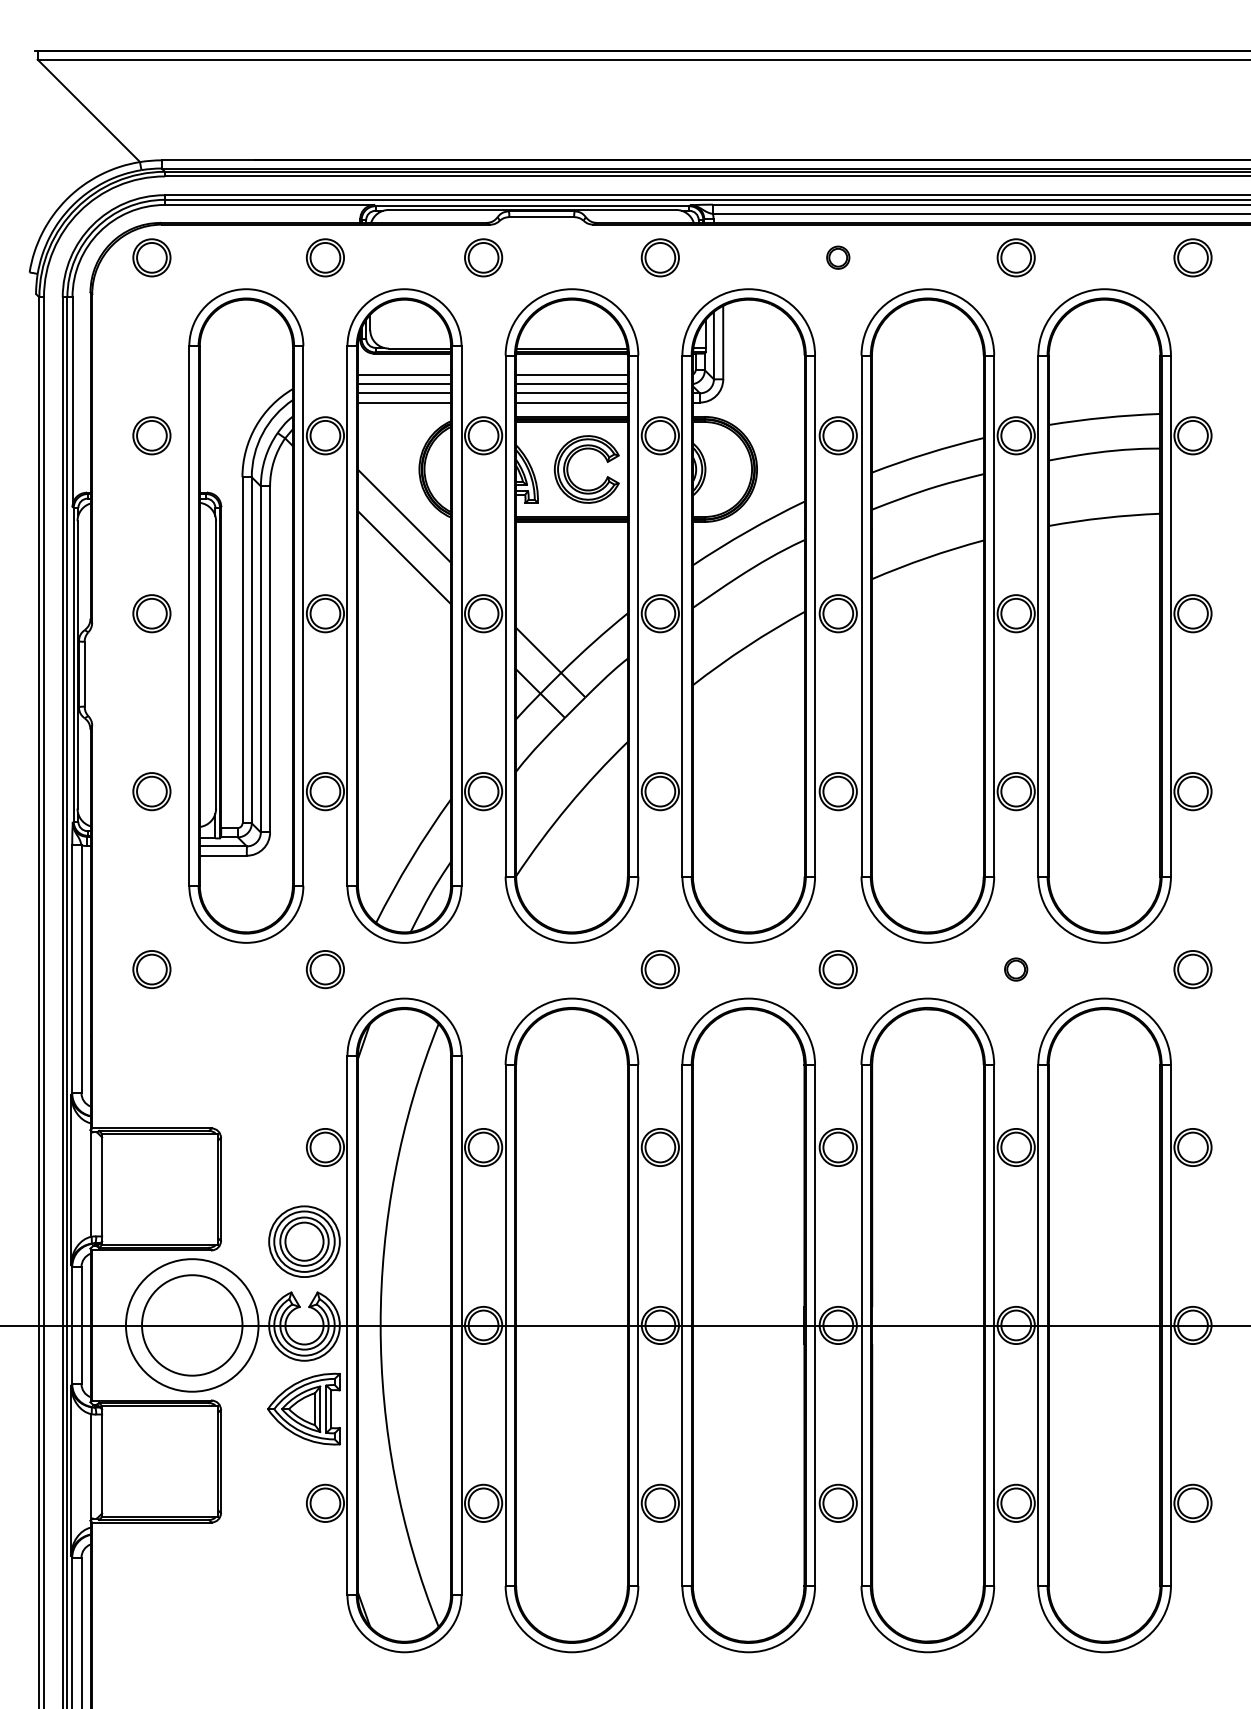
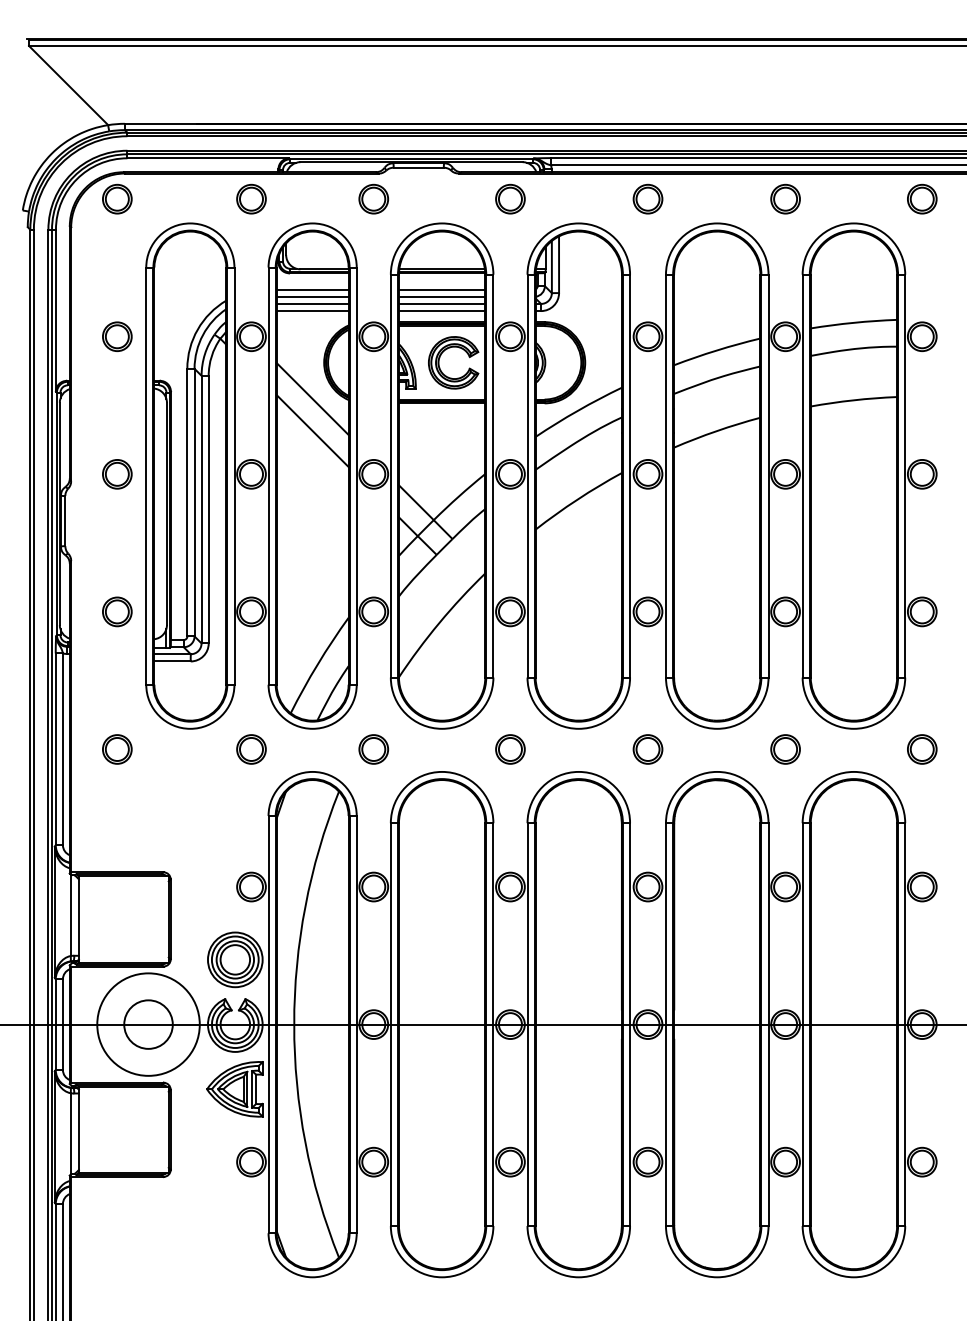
part: (837, 256) -> (647, 198), size x1.67
part: (483, 969) -> (373, 749), added
part: (1016, 969) -> (785, 749), size x1.67
circle: (192, 1325) -> (148, 1024), size x0.62

